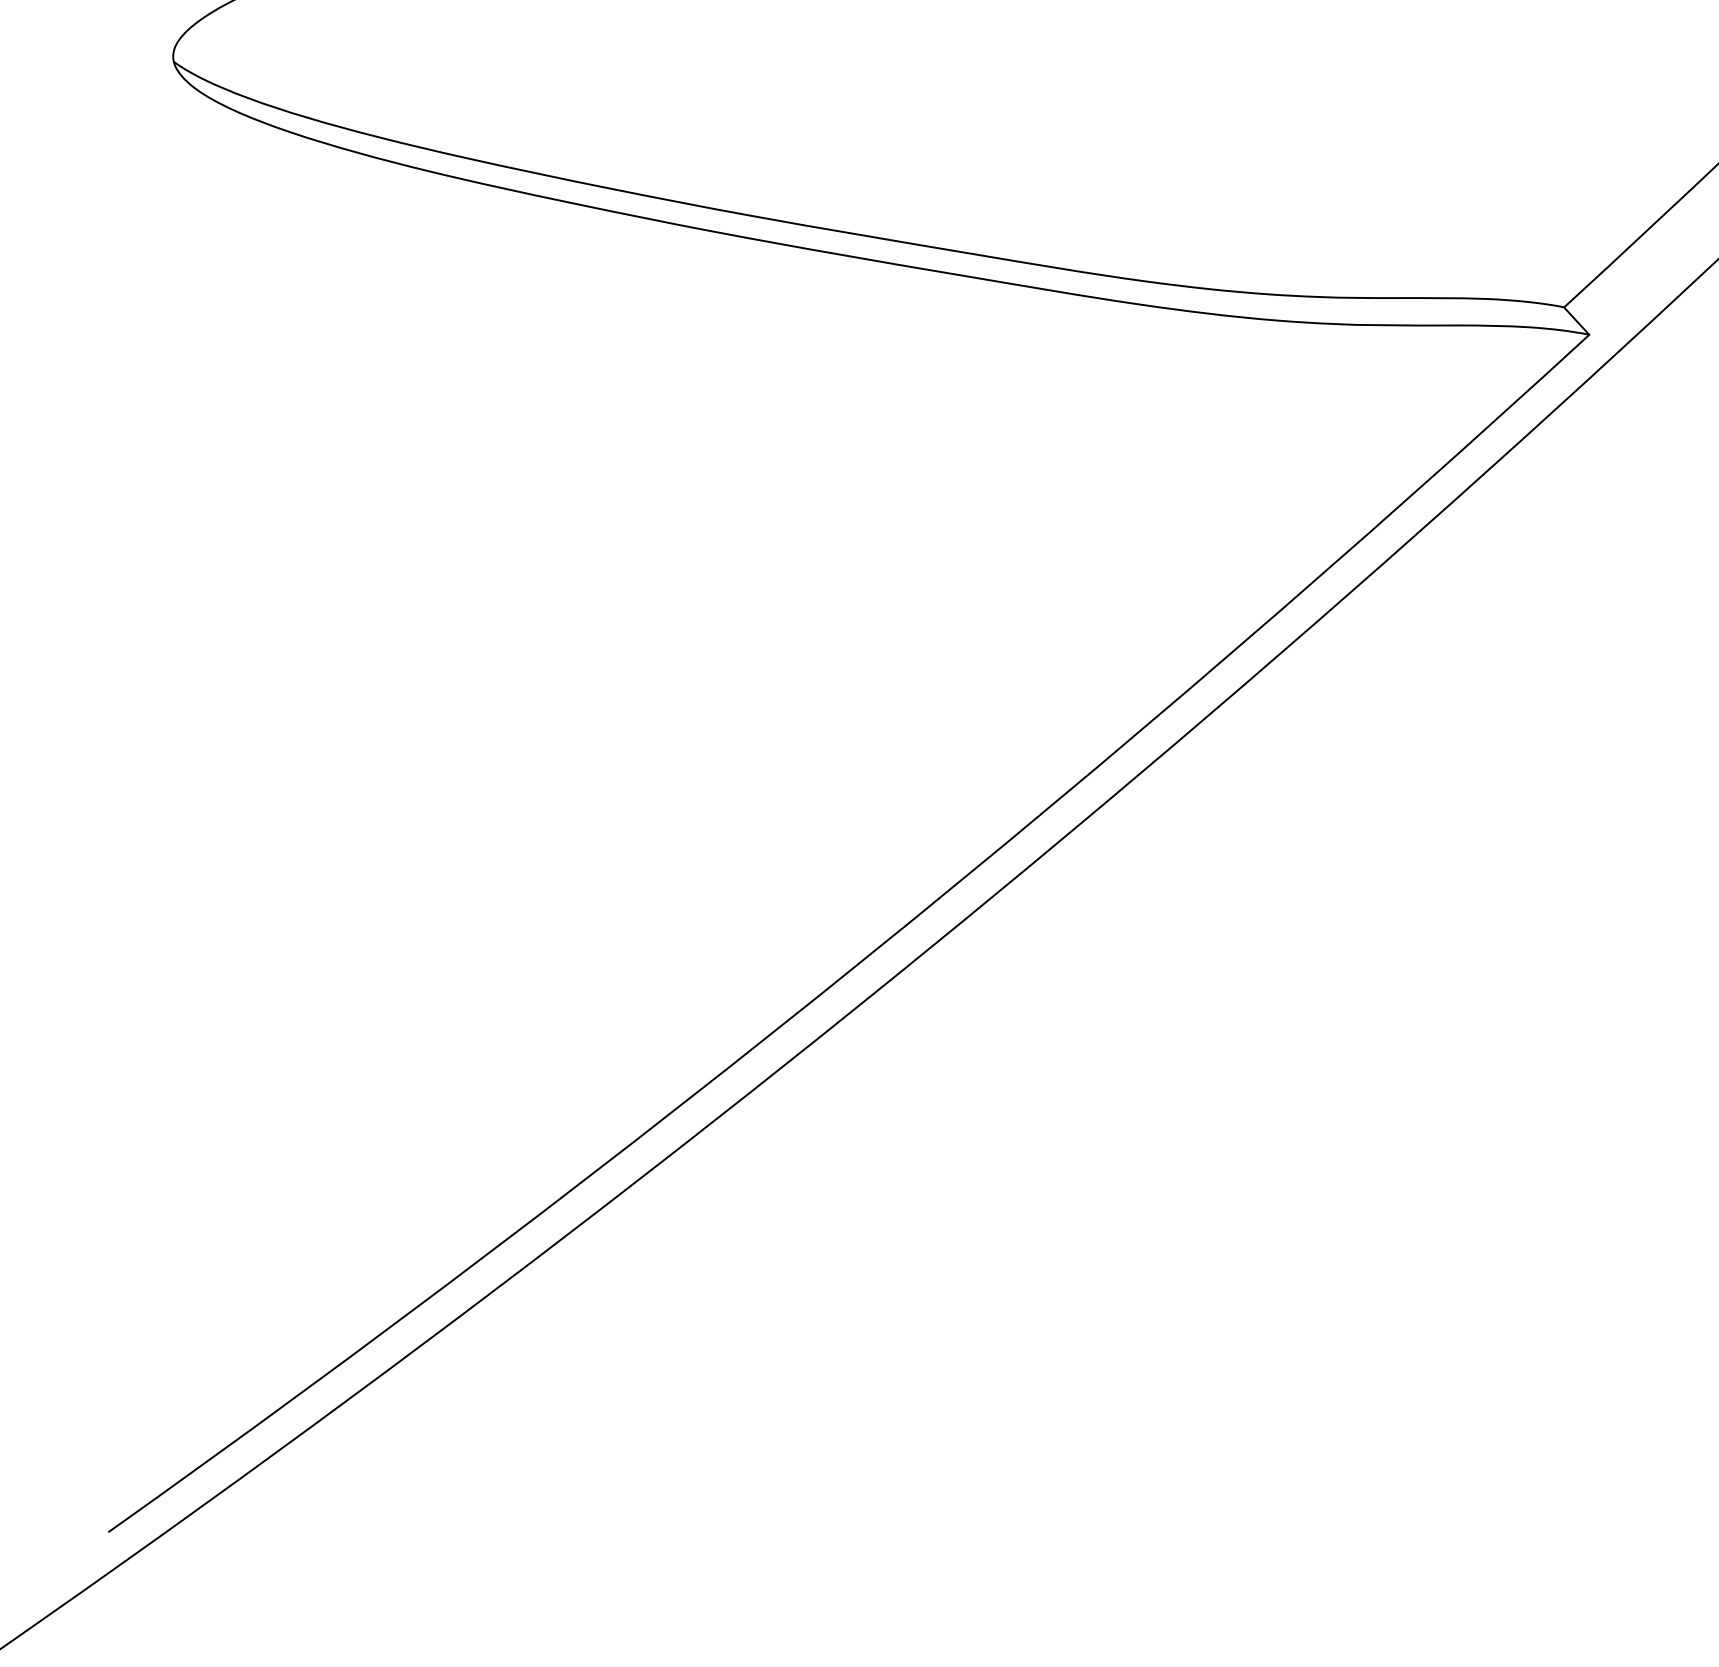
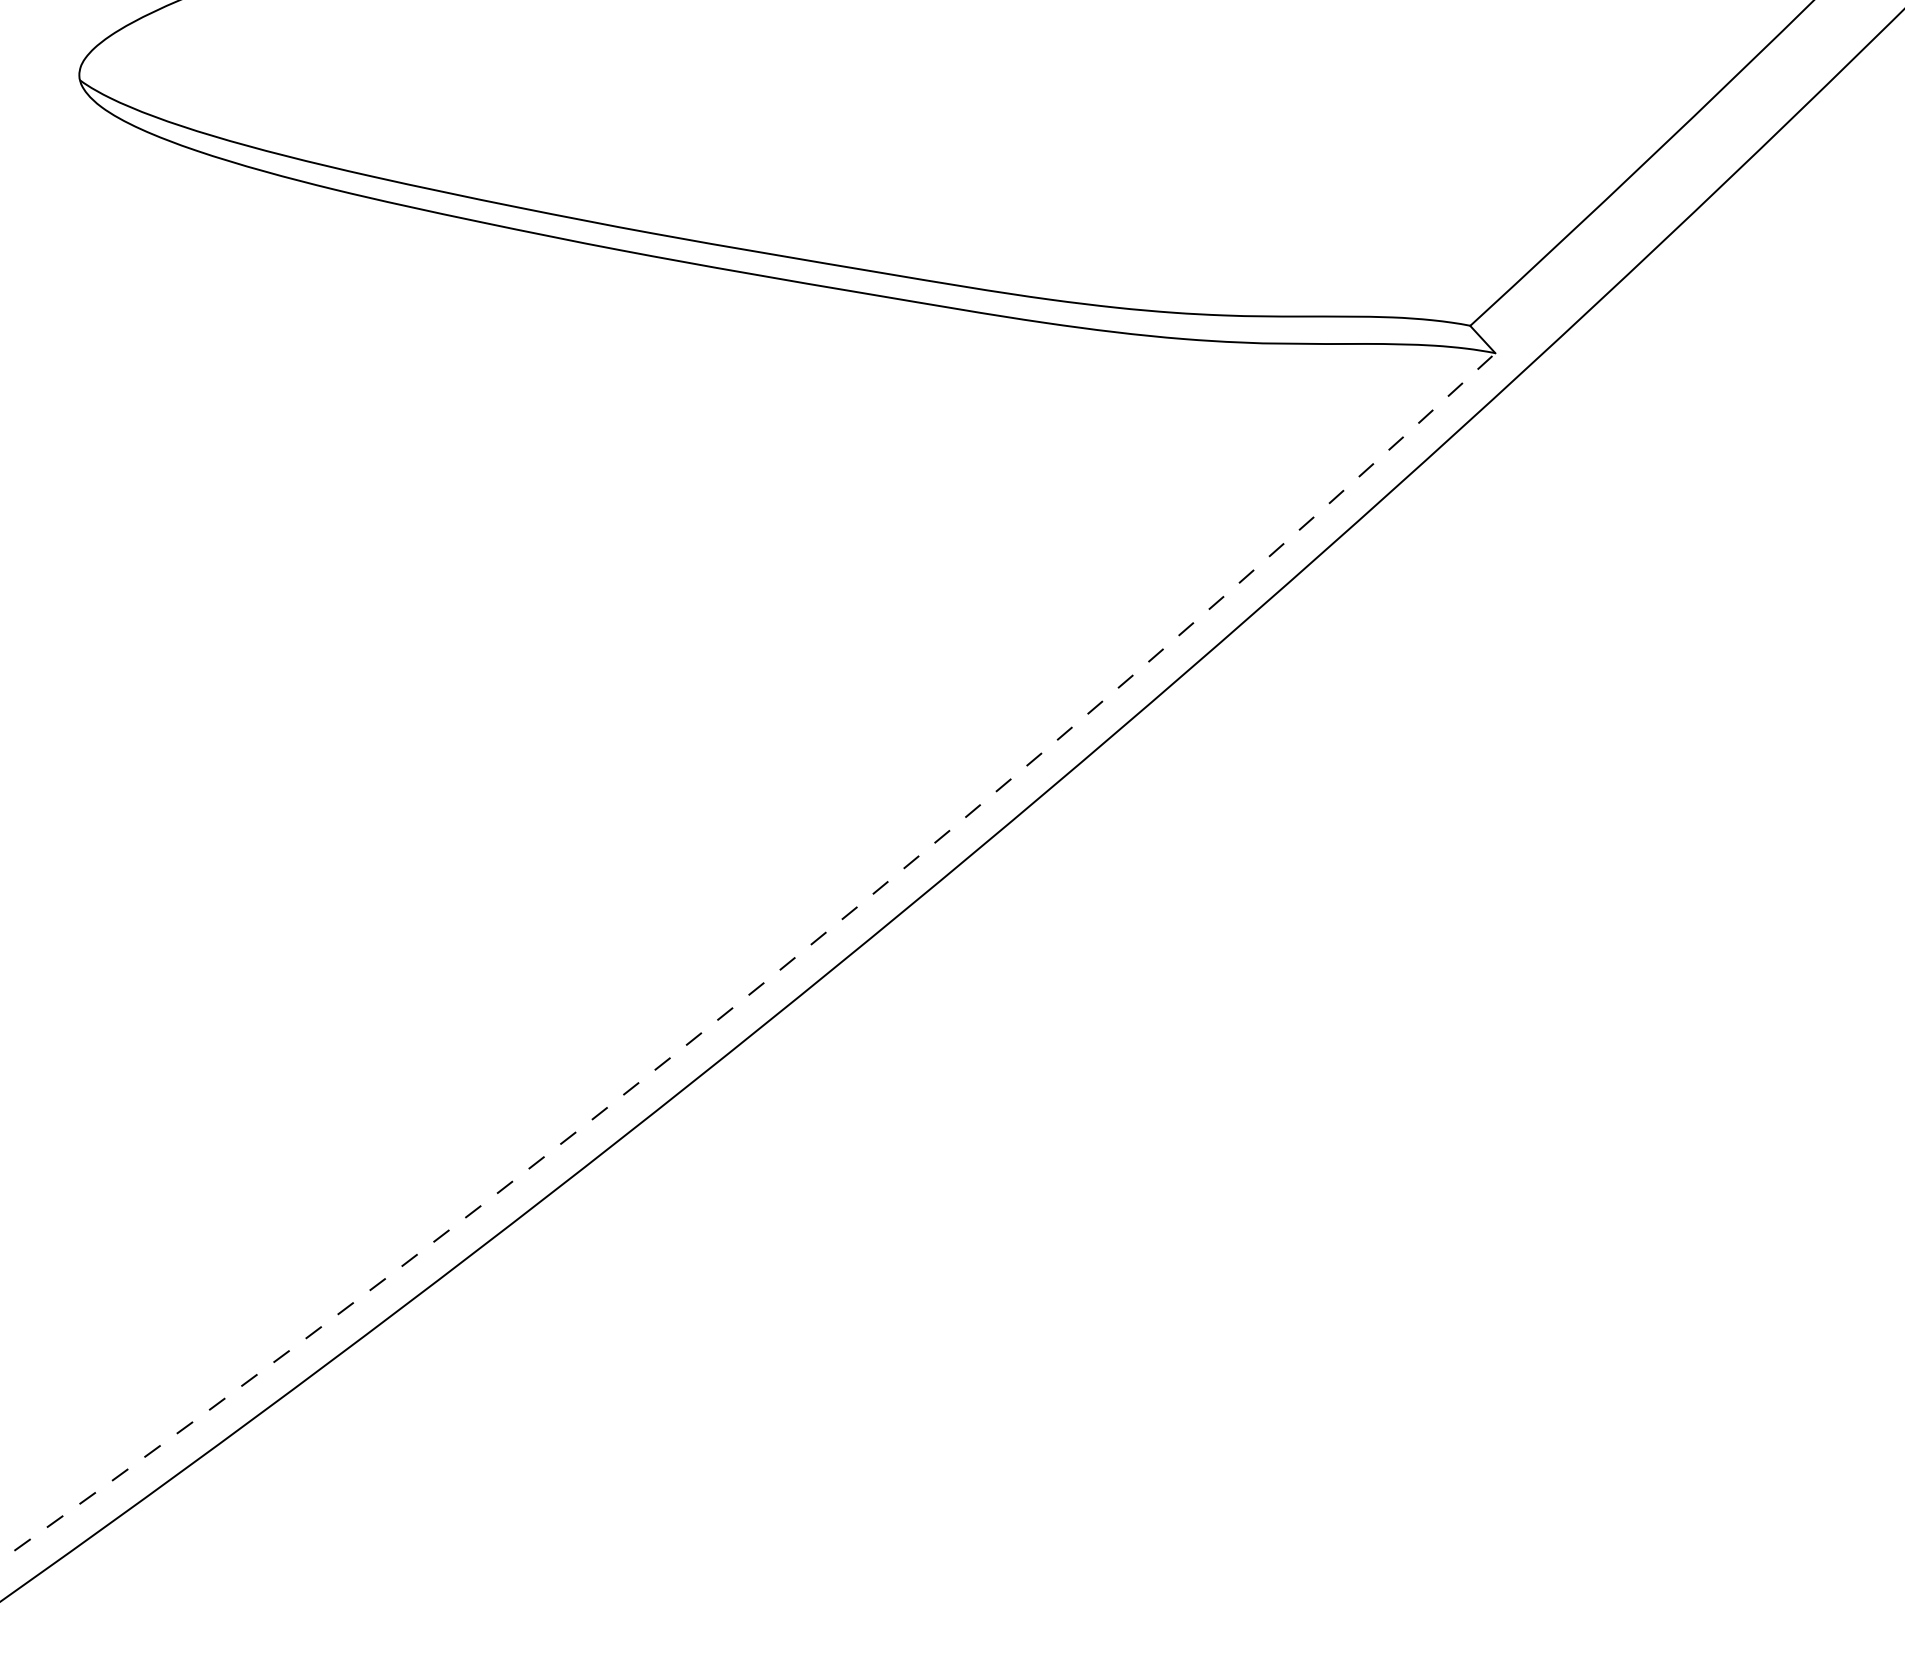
arc: (867, 957) -> (773, 975), solid -> dashed

